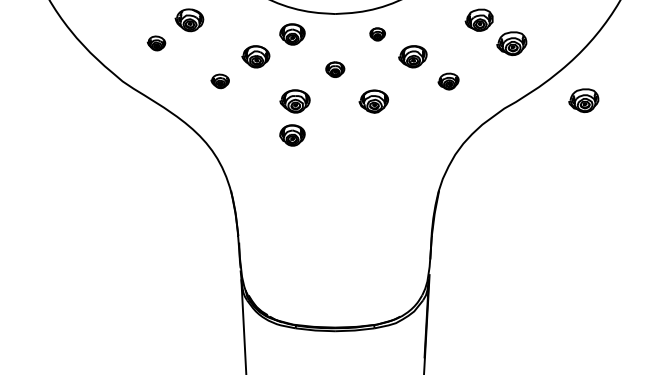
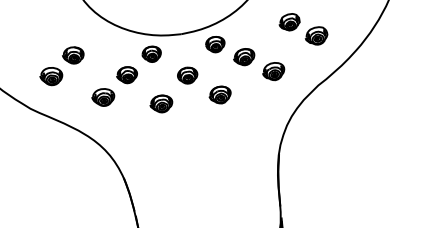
part: (377, 34) -> (215, 44), size x1.67
part: (156, 43) -> (51, 76), size x1.67
part: (335, 69) -> (187, 75), size x1.43
part: (219, 81) -> (102, 97), size x1.67
part: (448, 81) -> (273, 71), size x1.43
part: (583, 100) -> (376, 70), removed
part: (292, 135) -> (163, 129), removed

